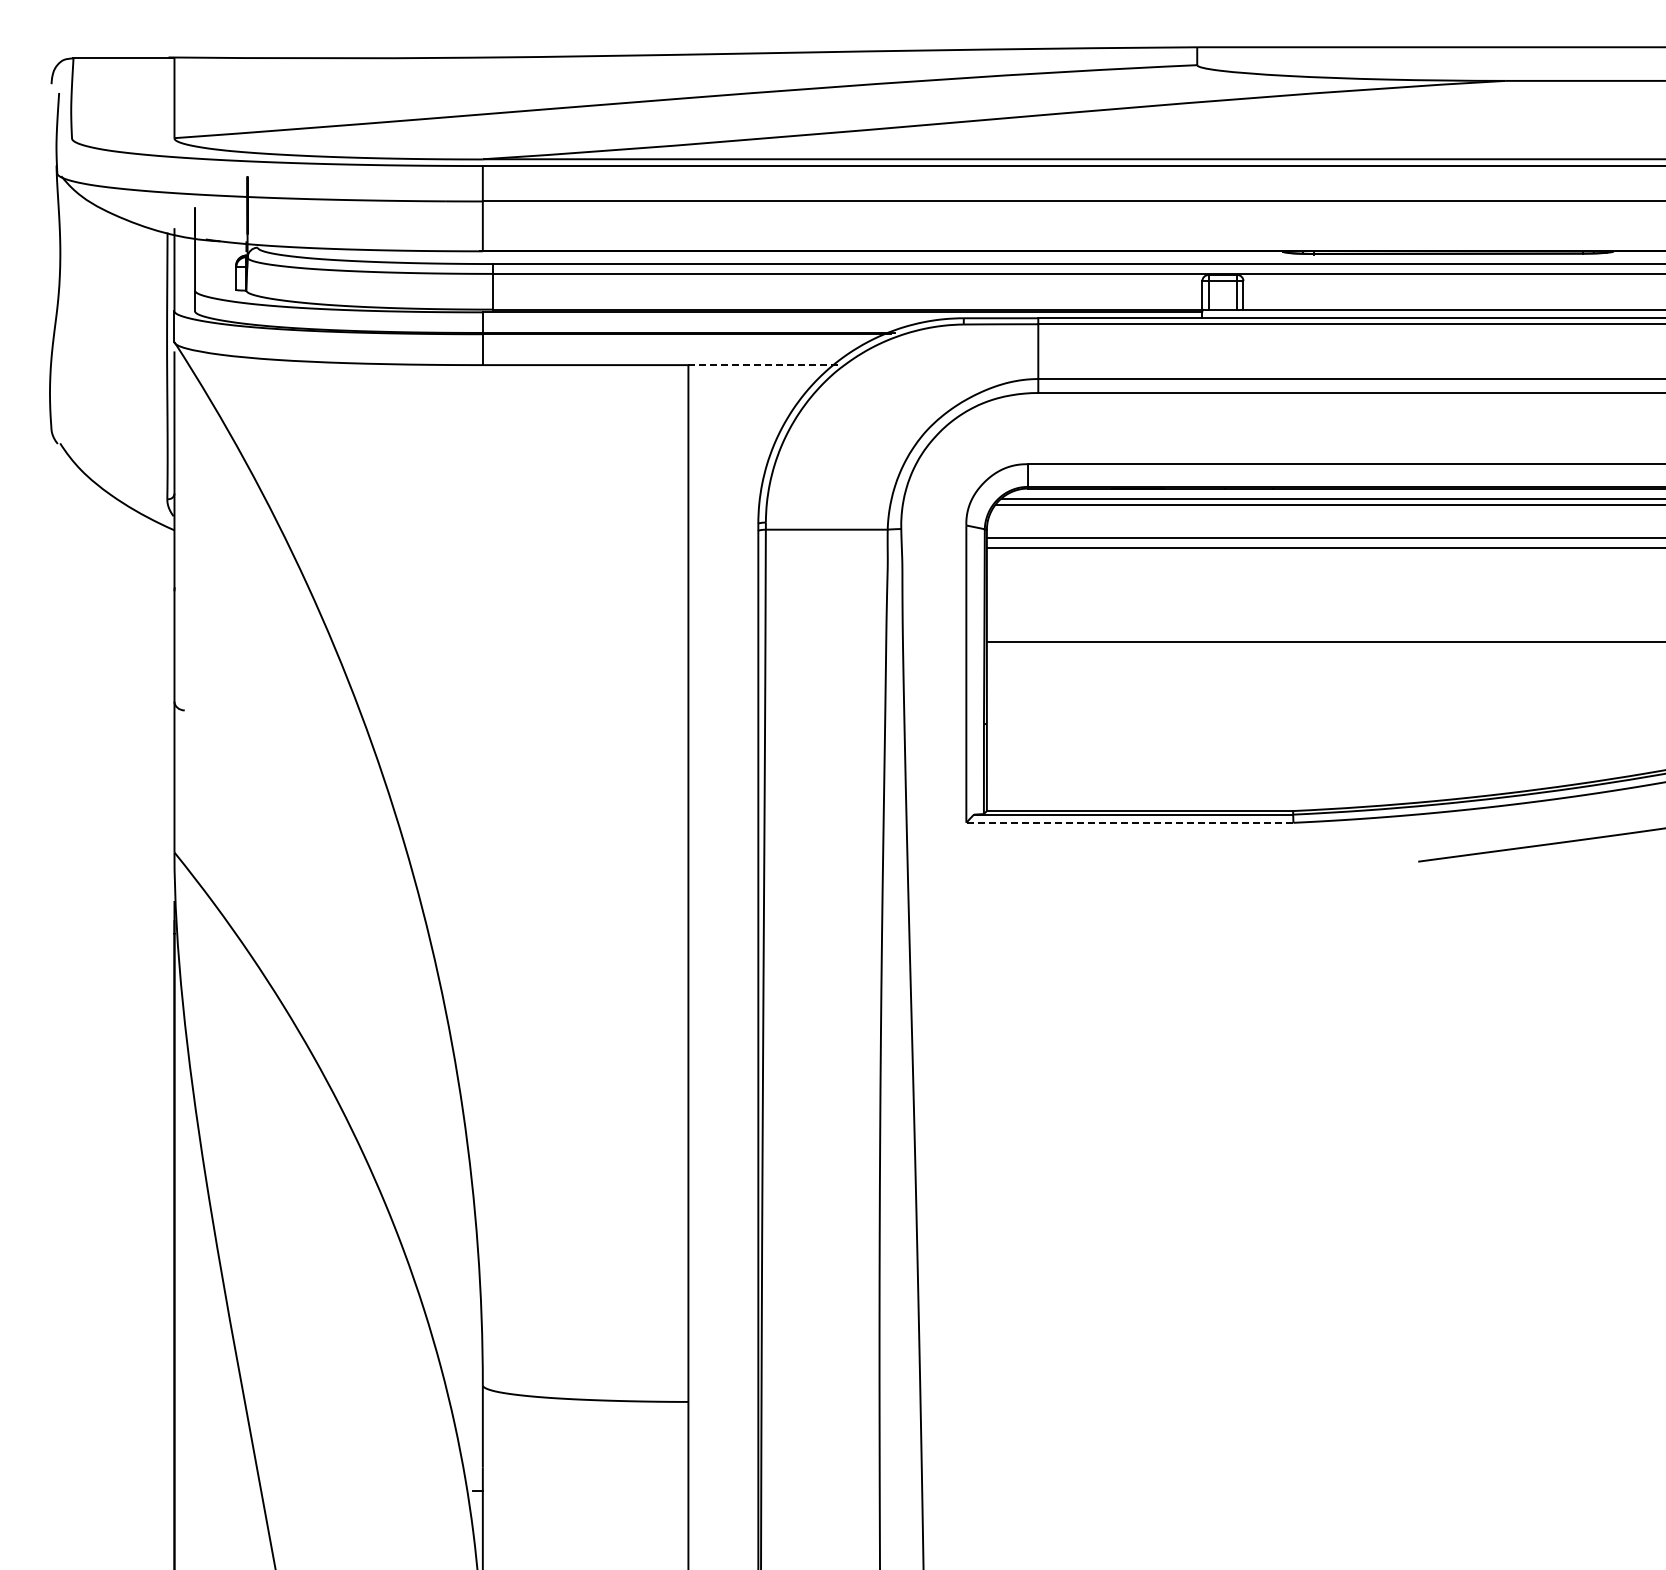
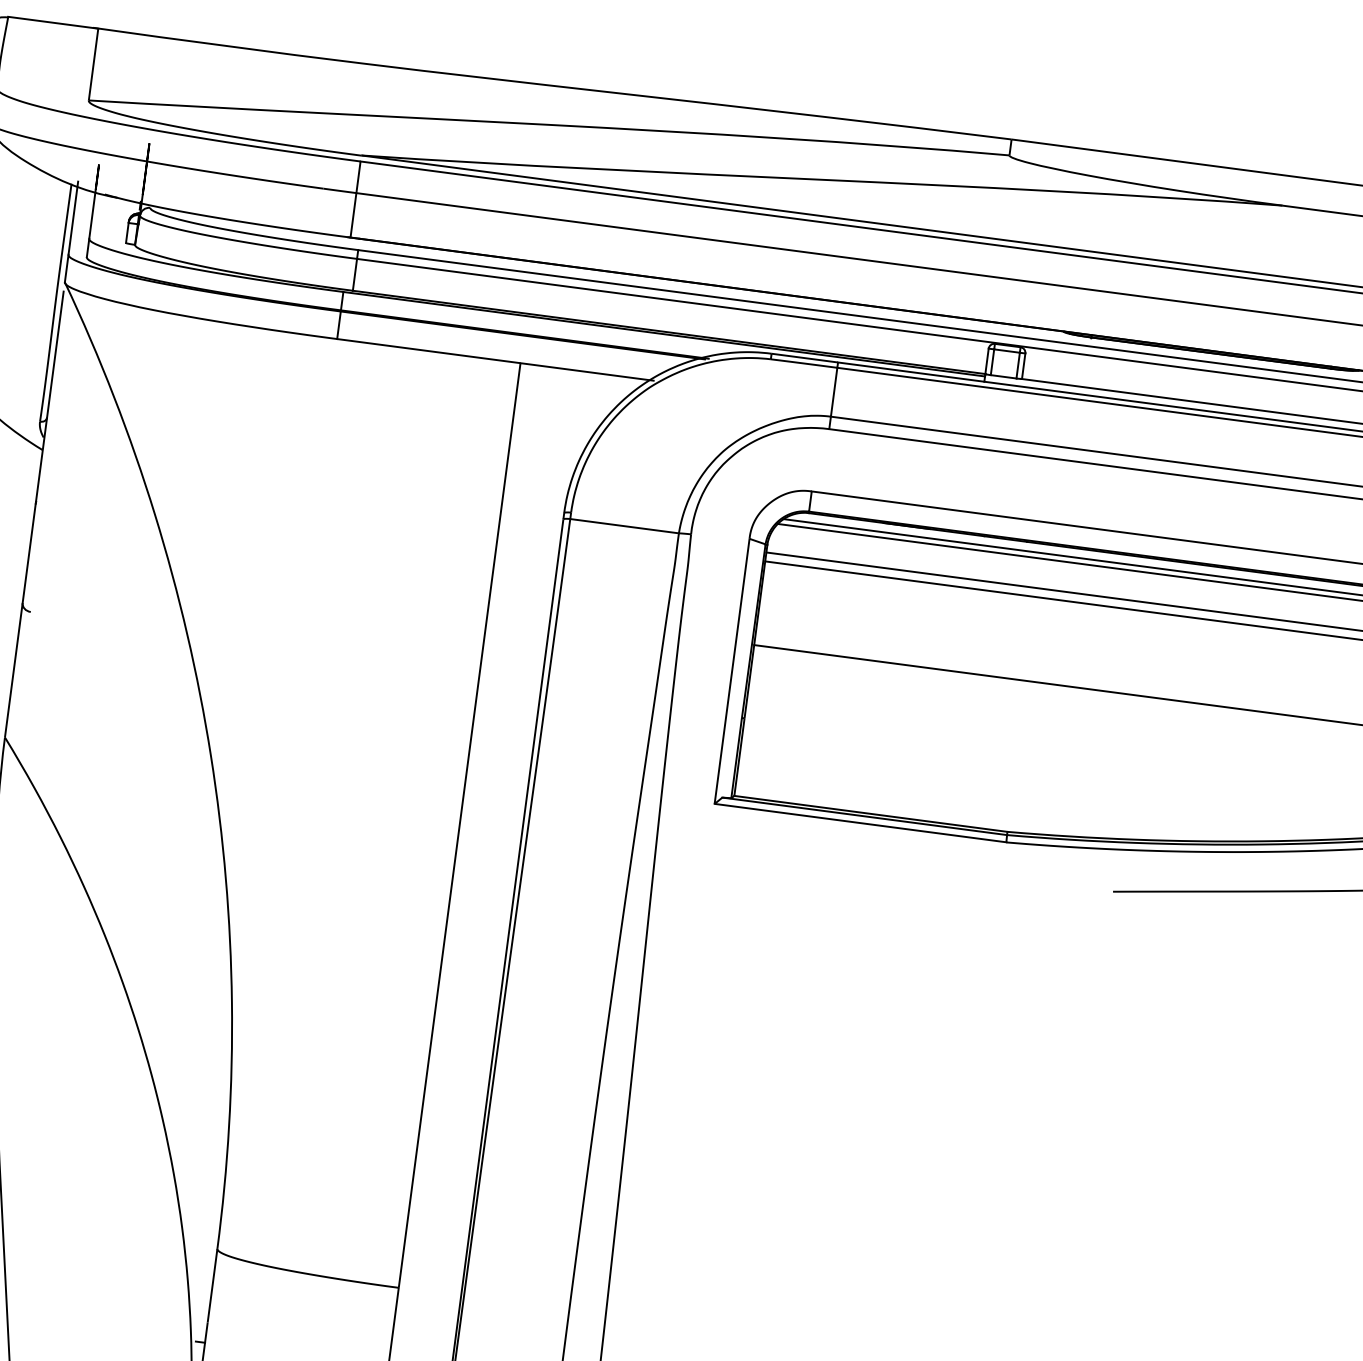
line: (763, 365) -> (587, 372), dashed -> solid
line: (1129, 822) -> (860, 822), dashed -> solid

